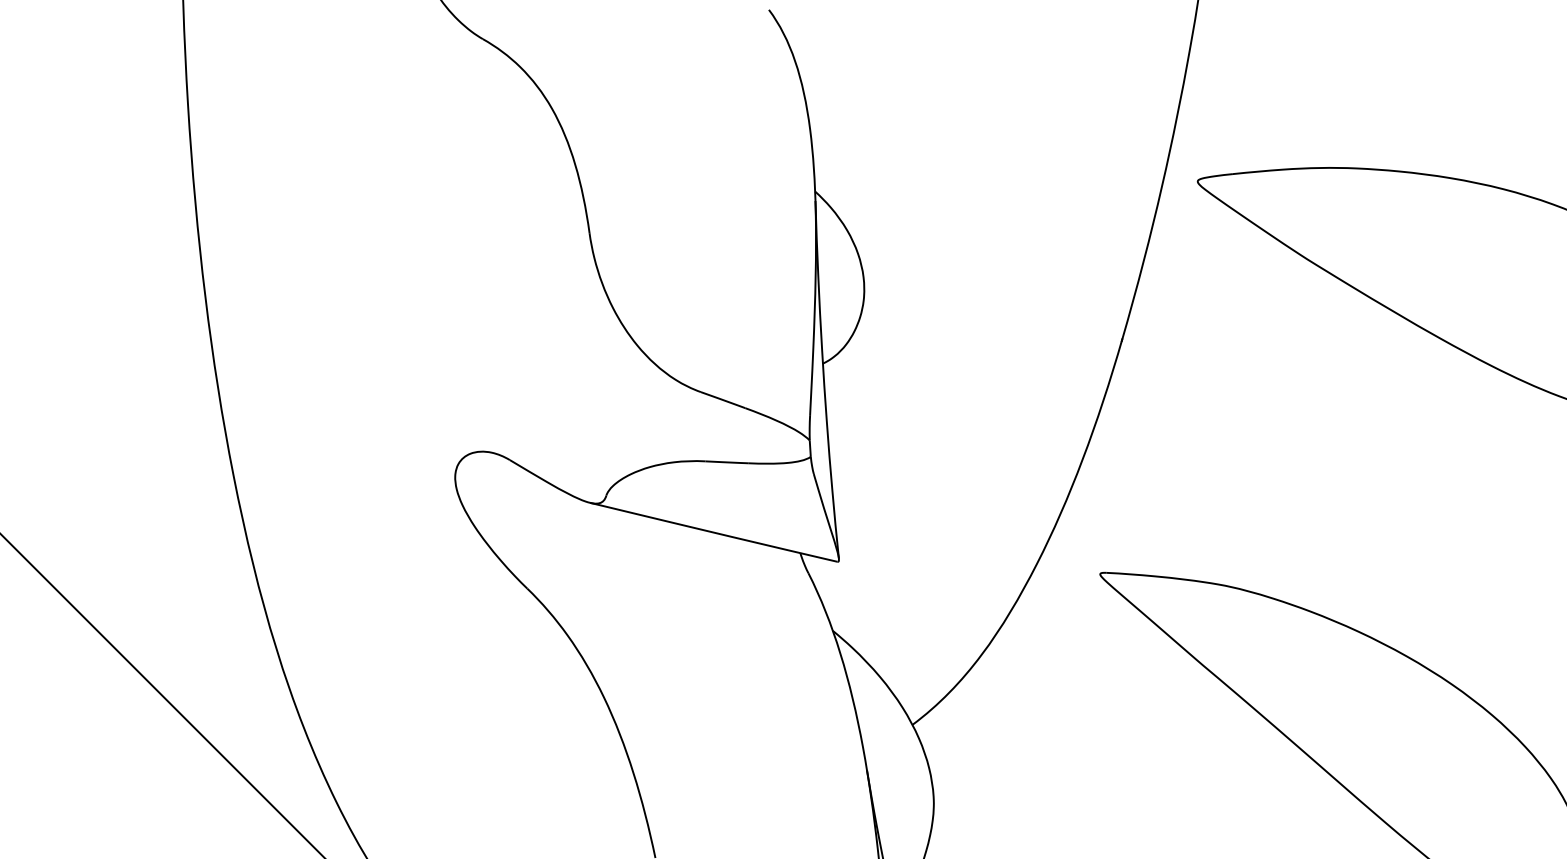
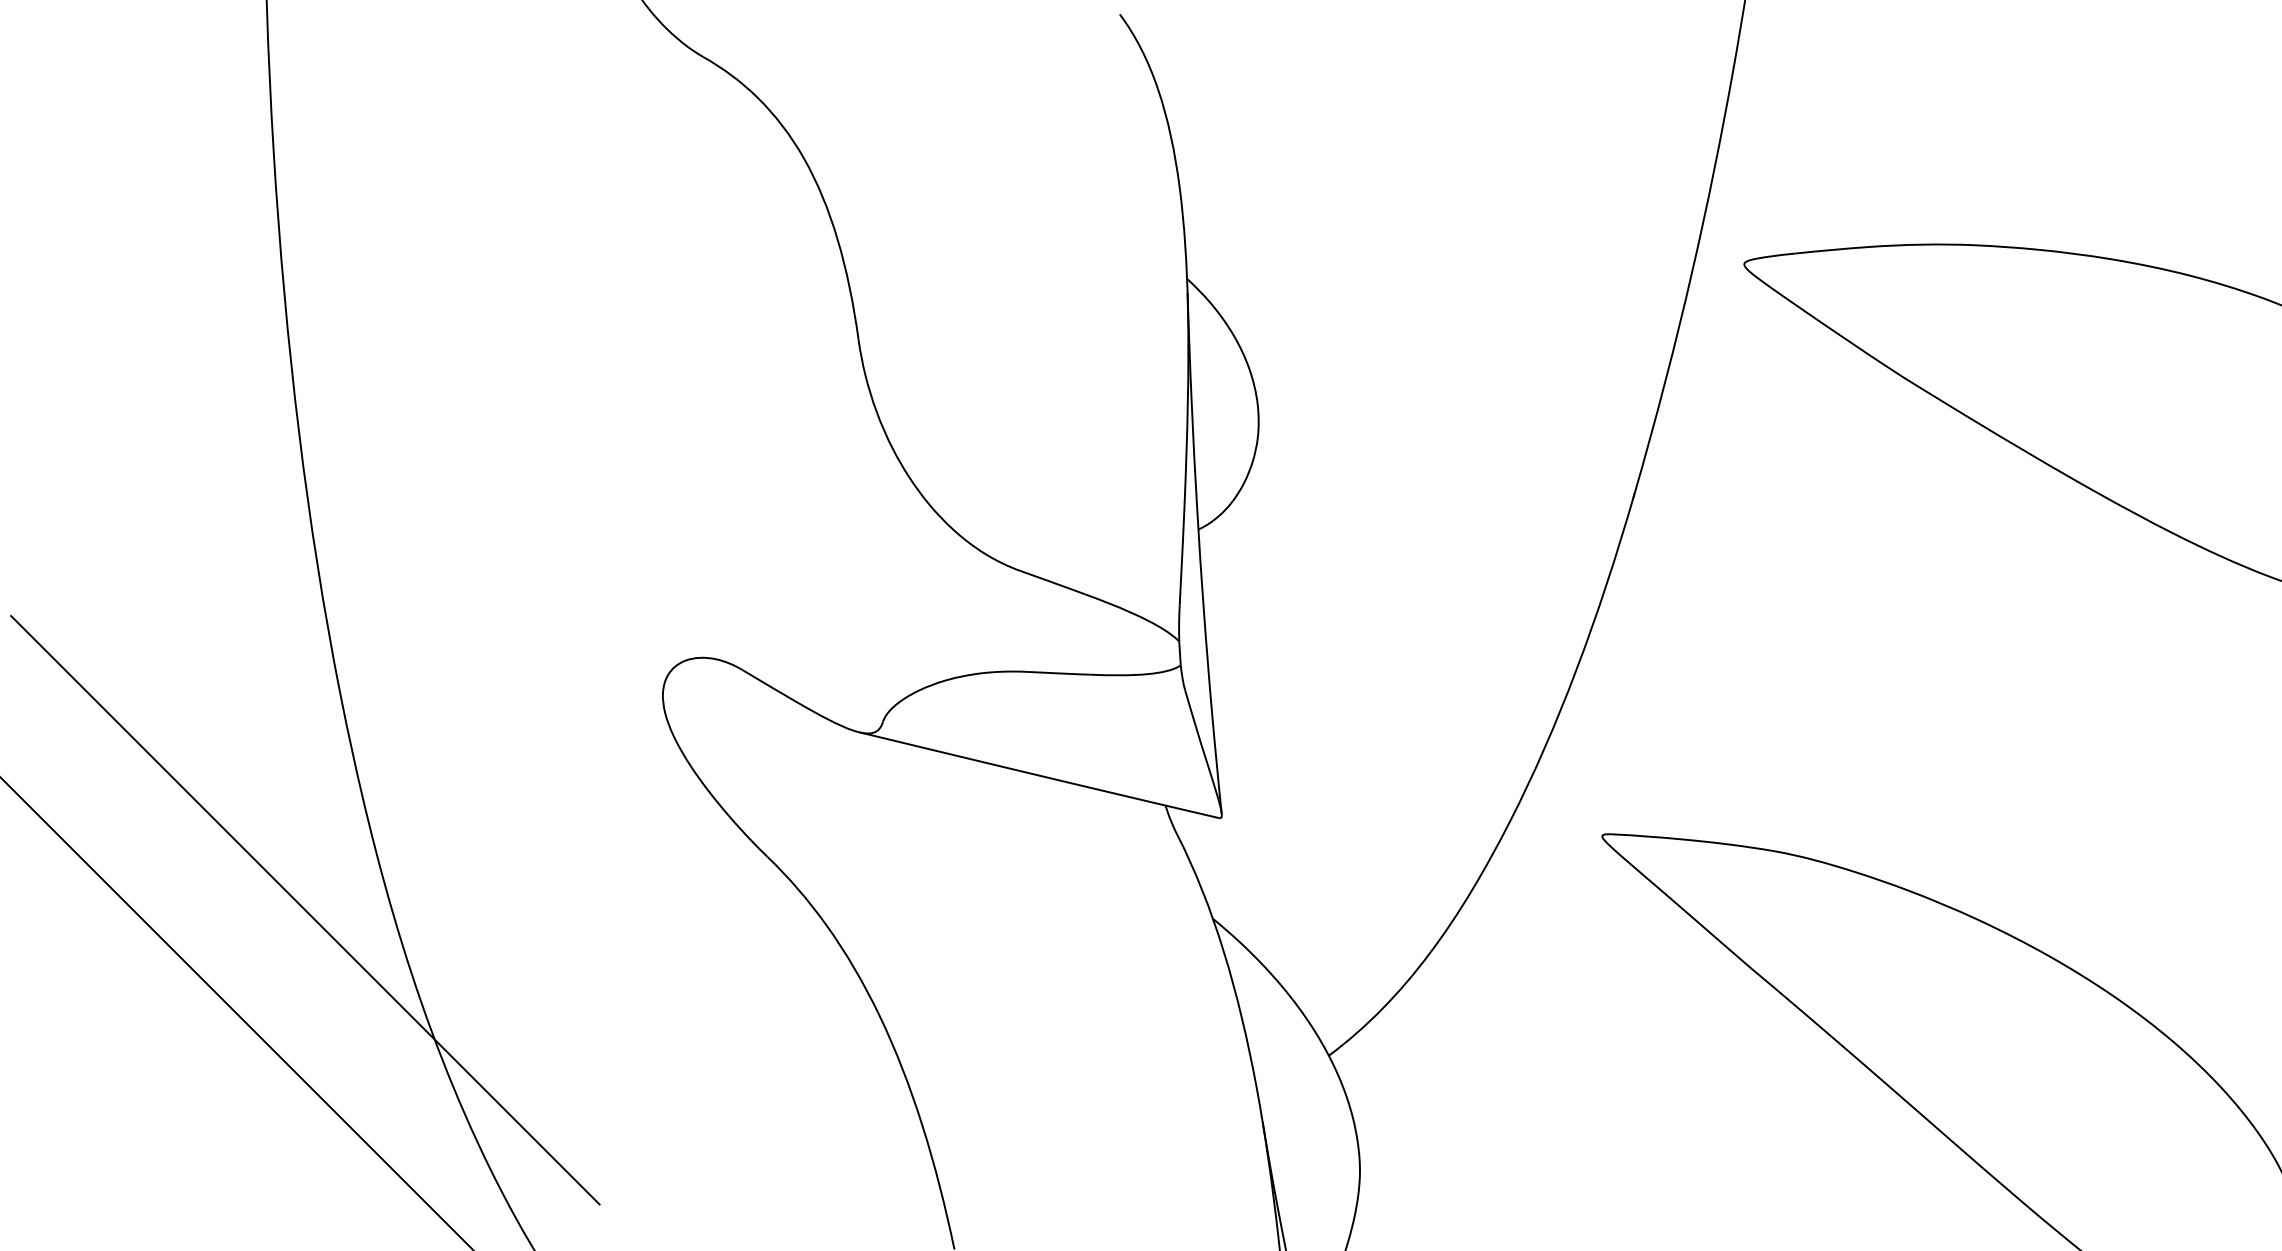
line: (209, 624) -> (305, 909), added

